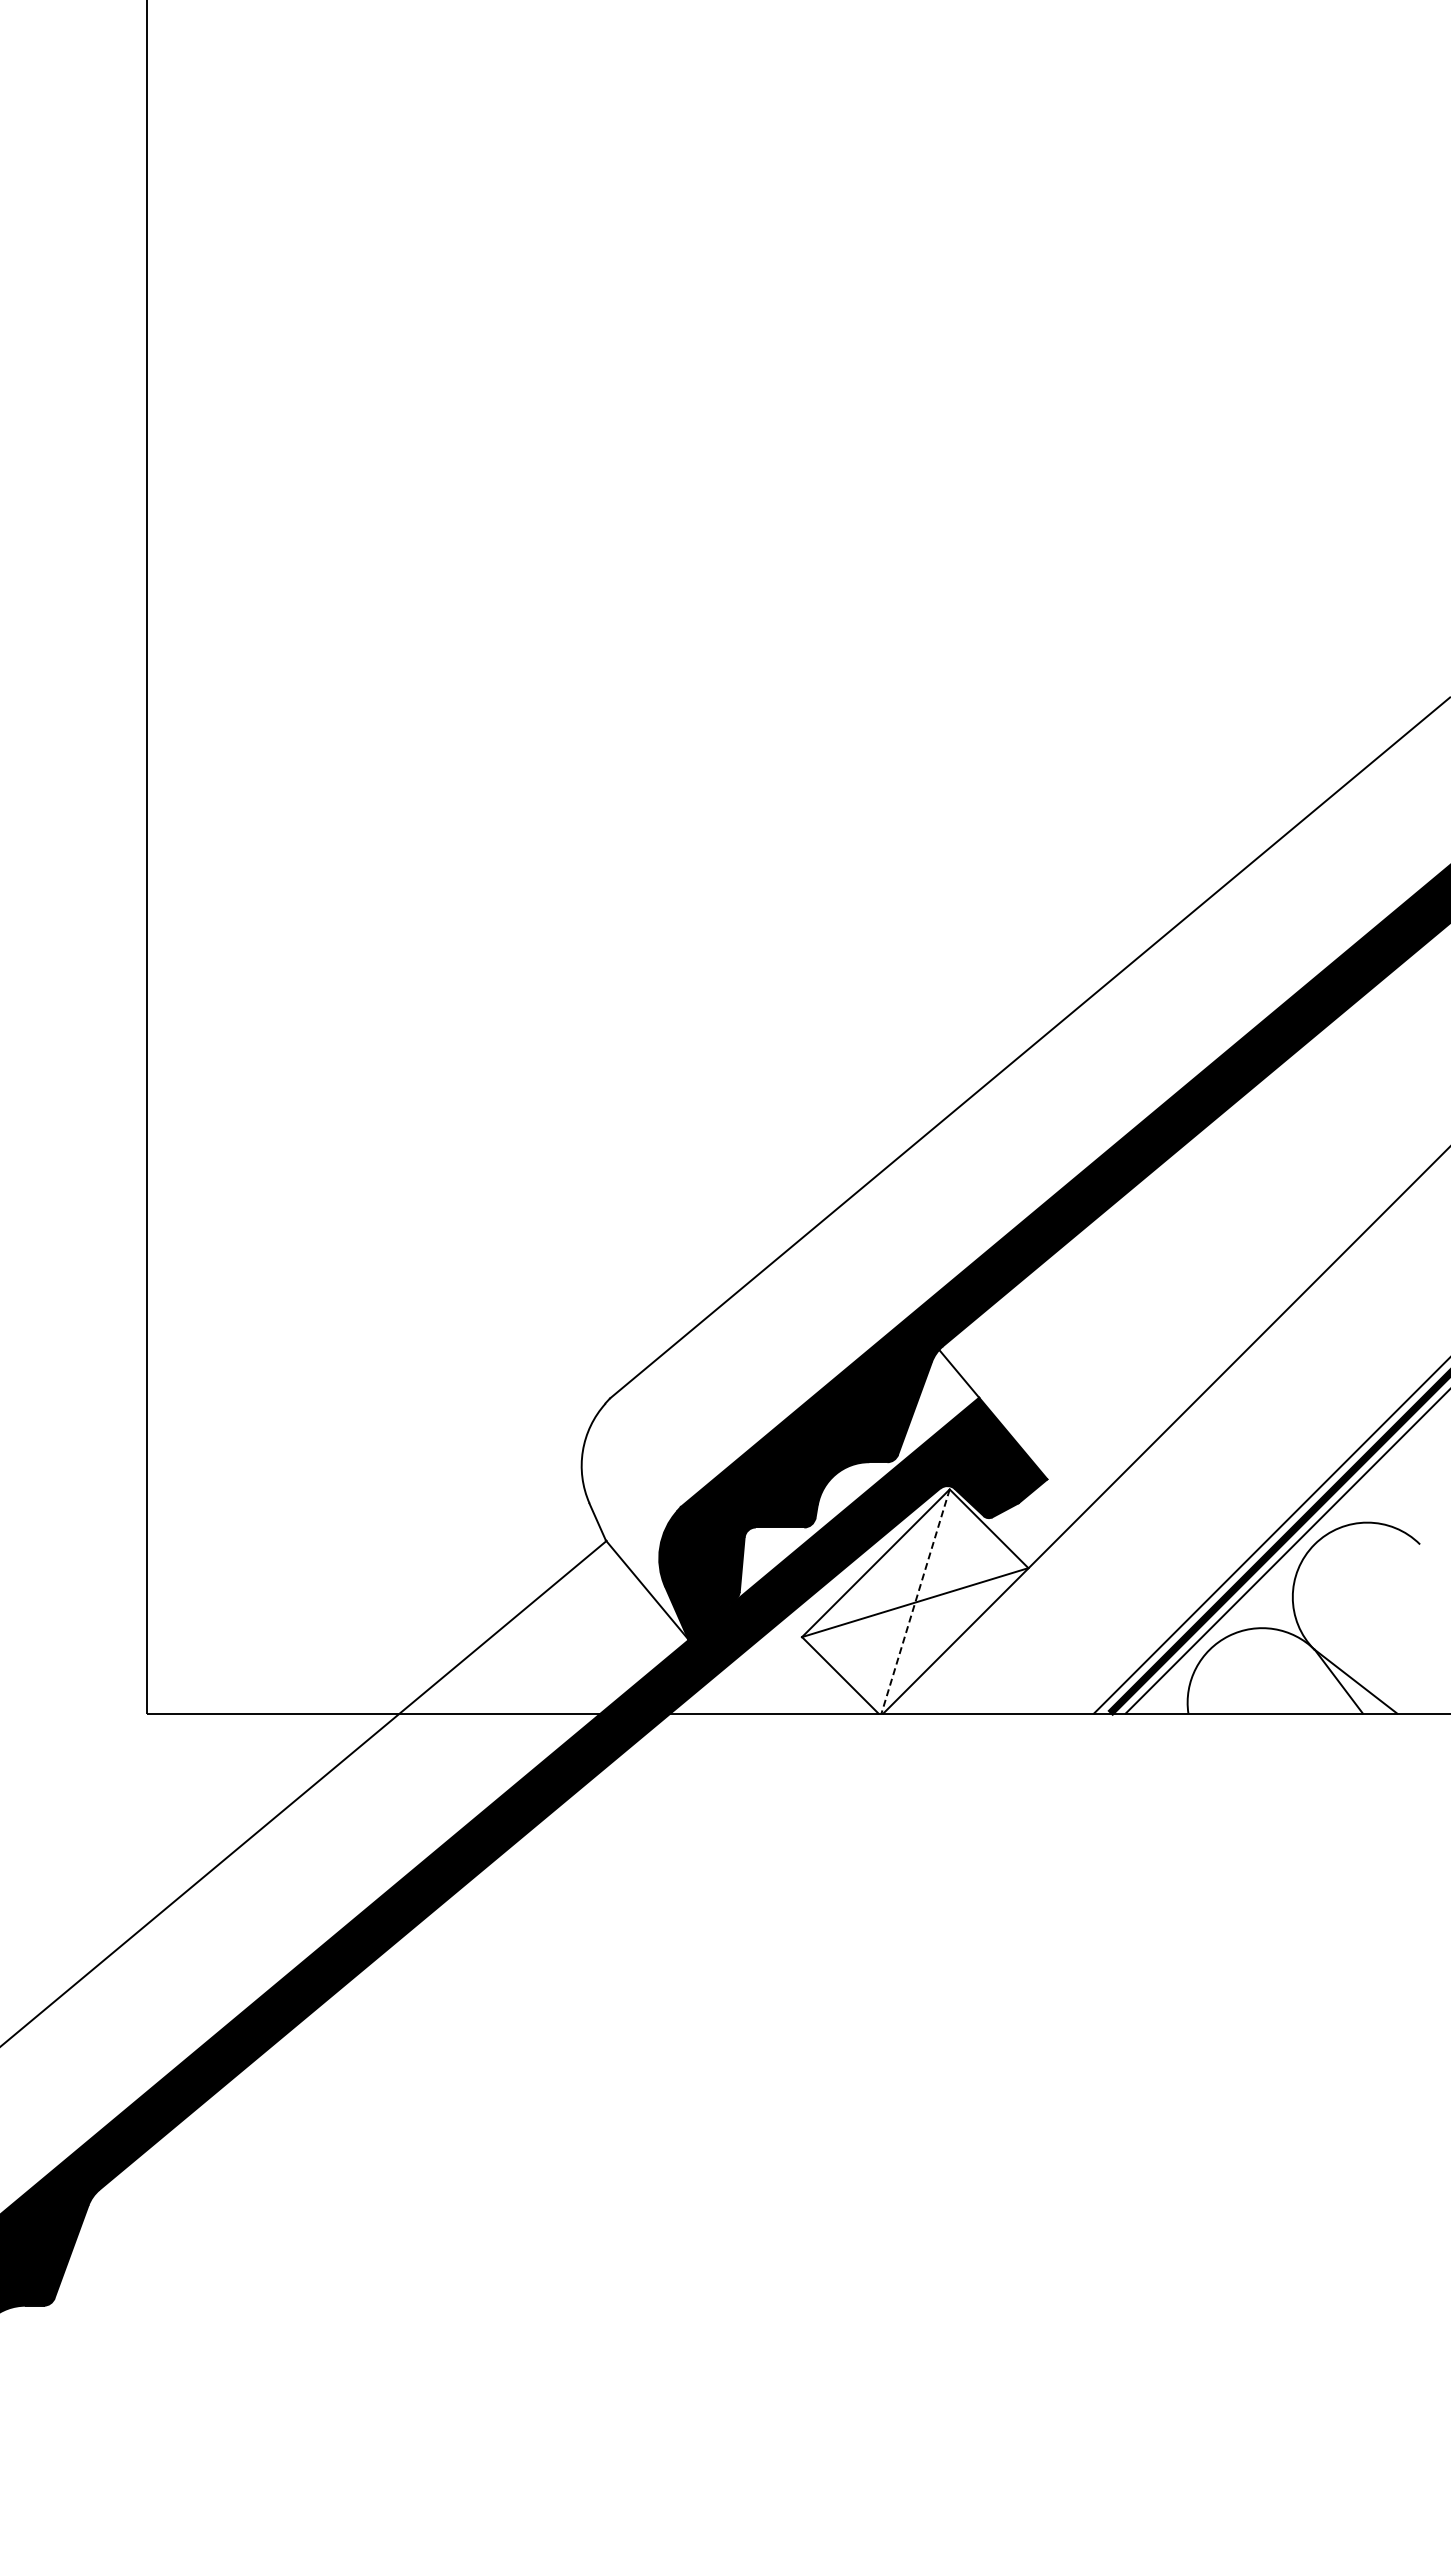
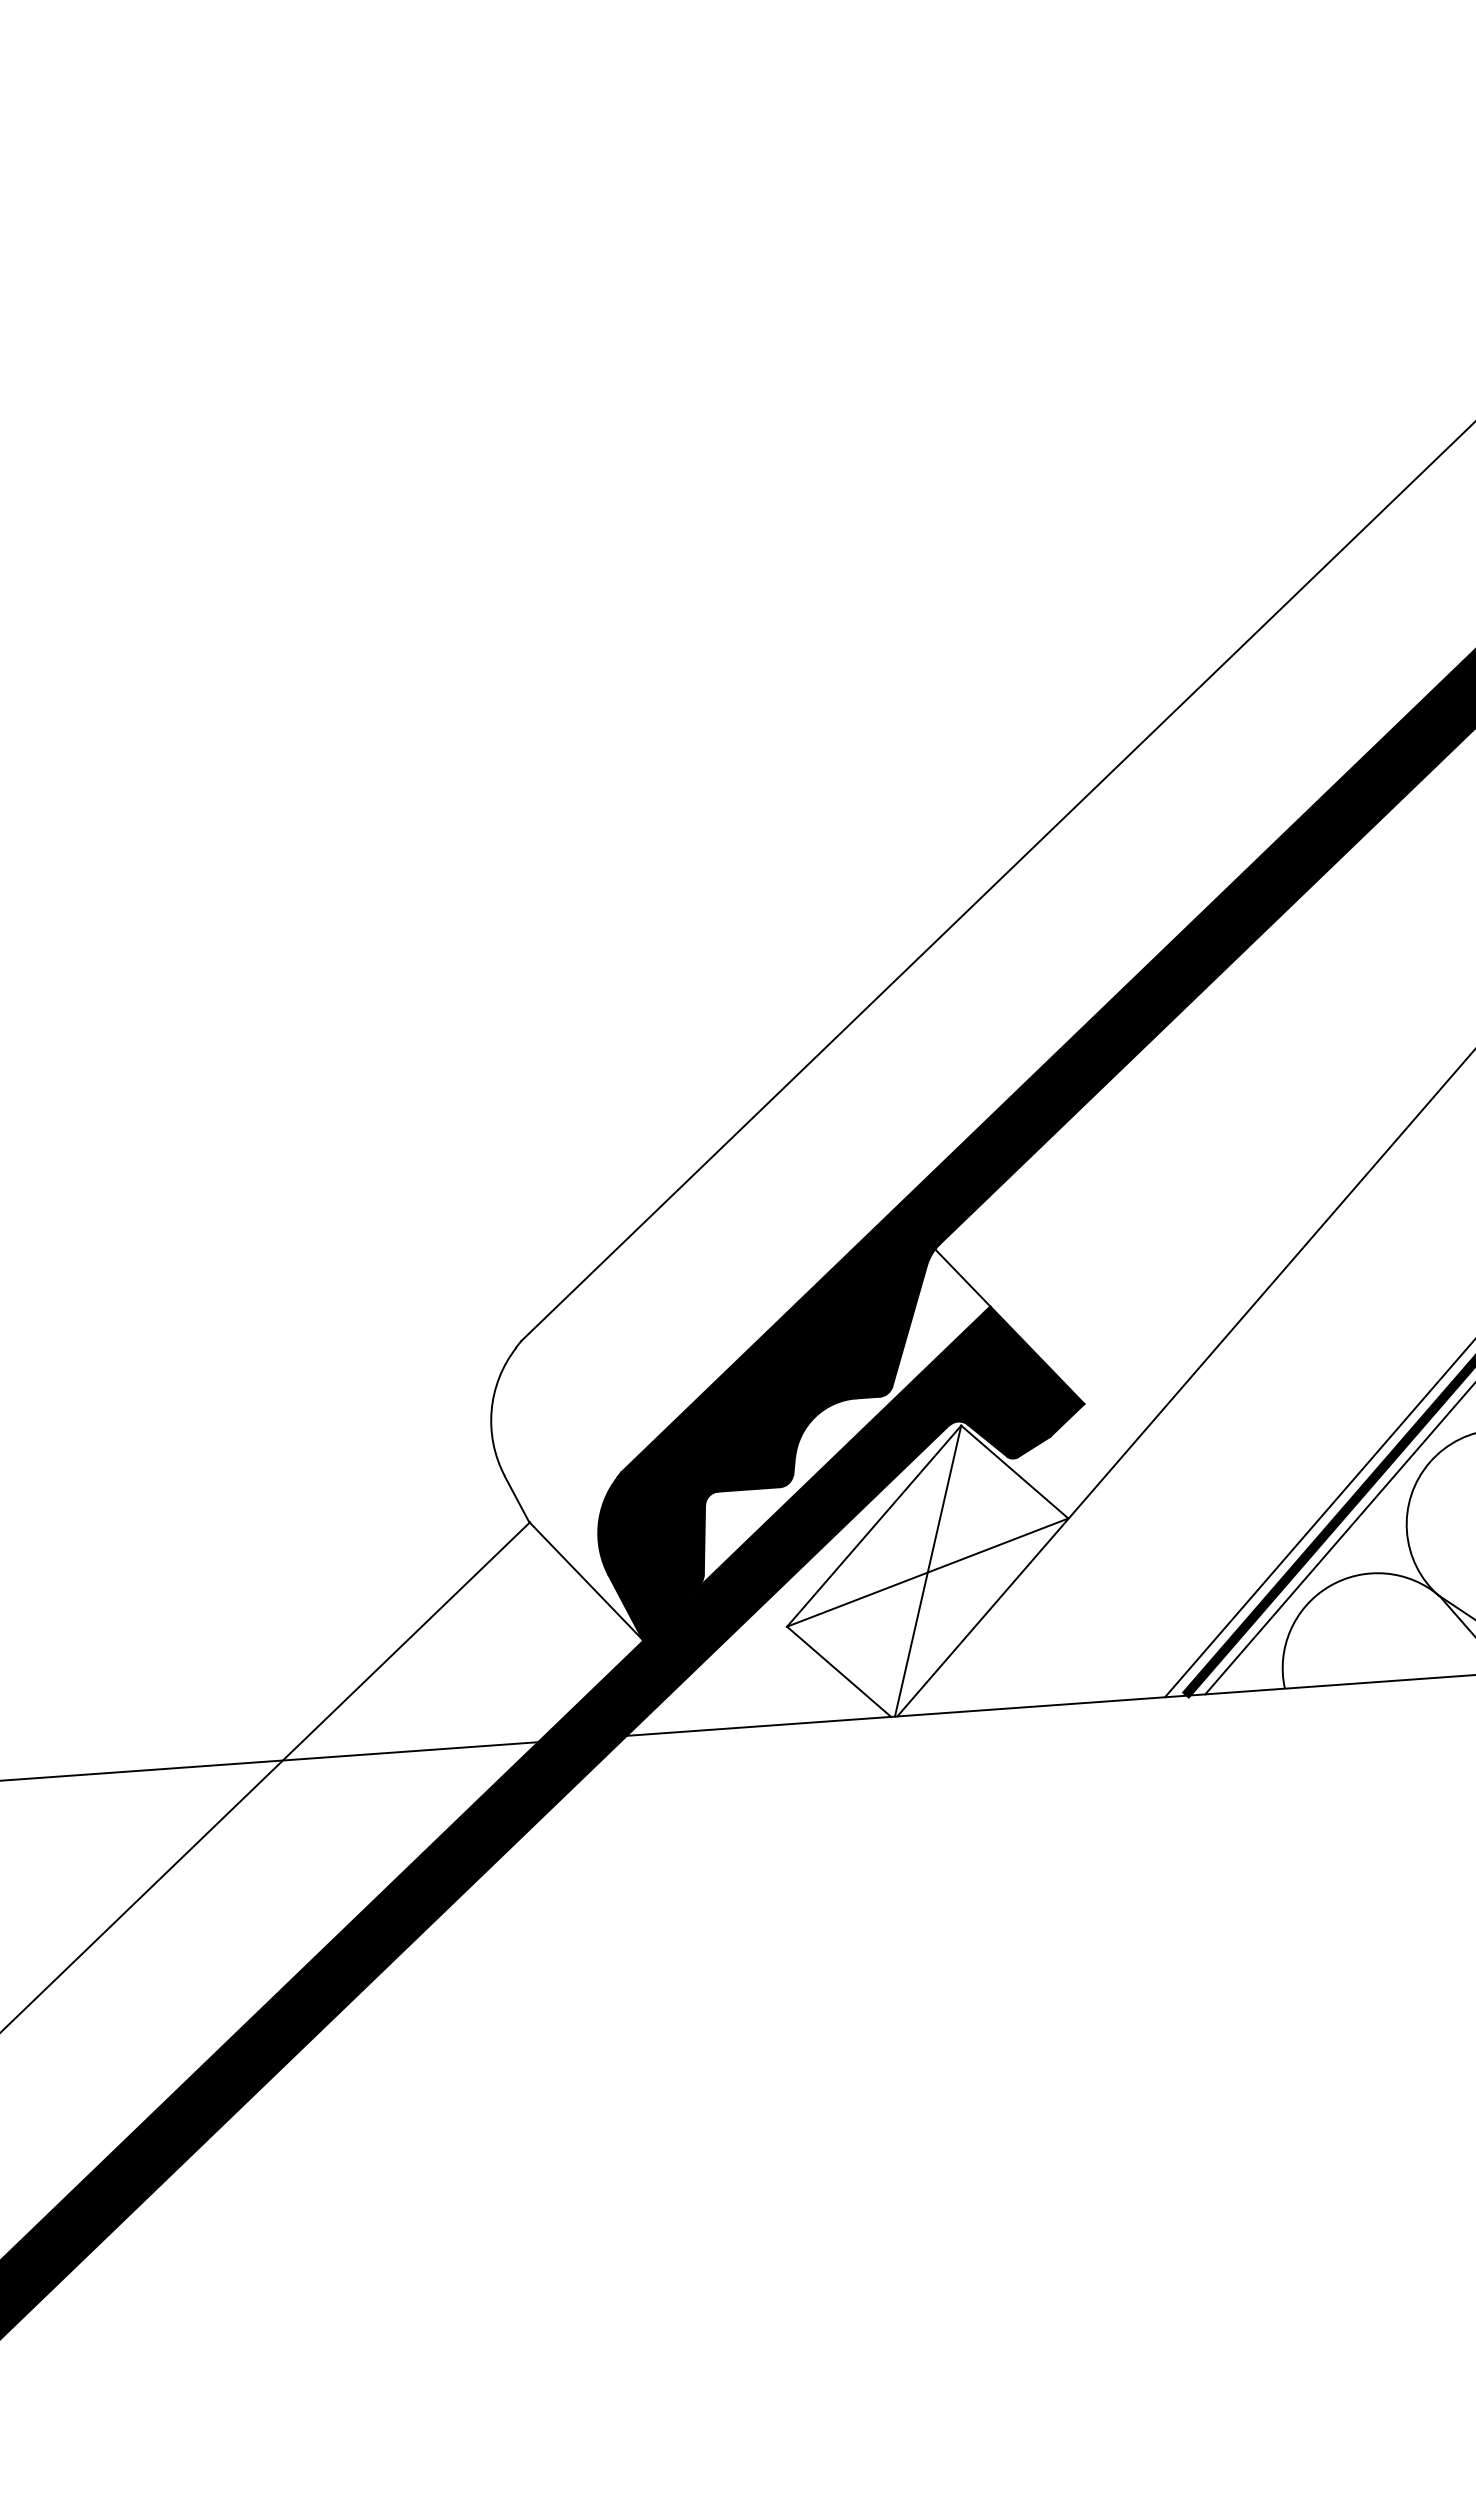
line: (915, 1601) -> (927, 1571), dashed -> solid

